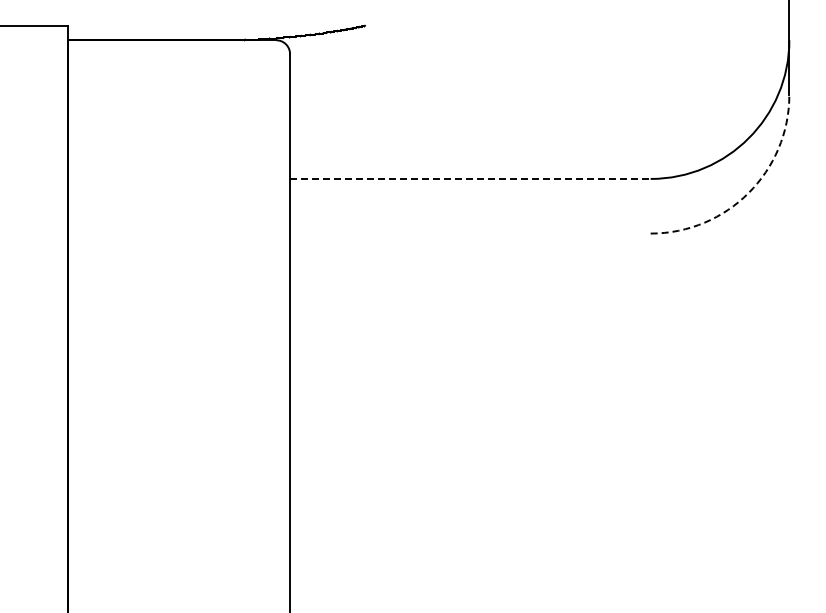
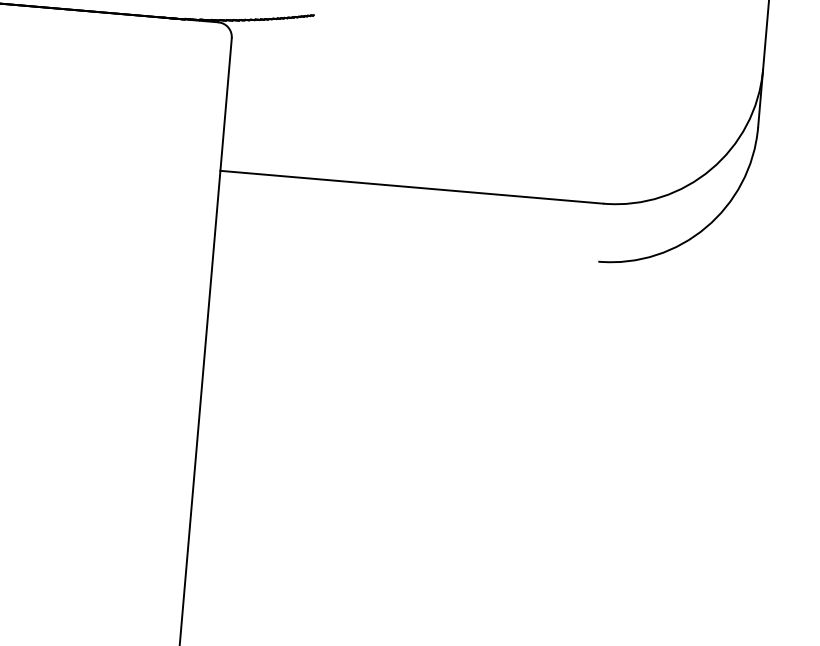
line: (470, 178) -> (412, 186), dashed -> solid
arc: (748, 192) -> (705, 226), dashed -> solid

